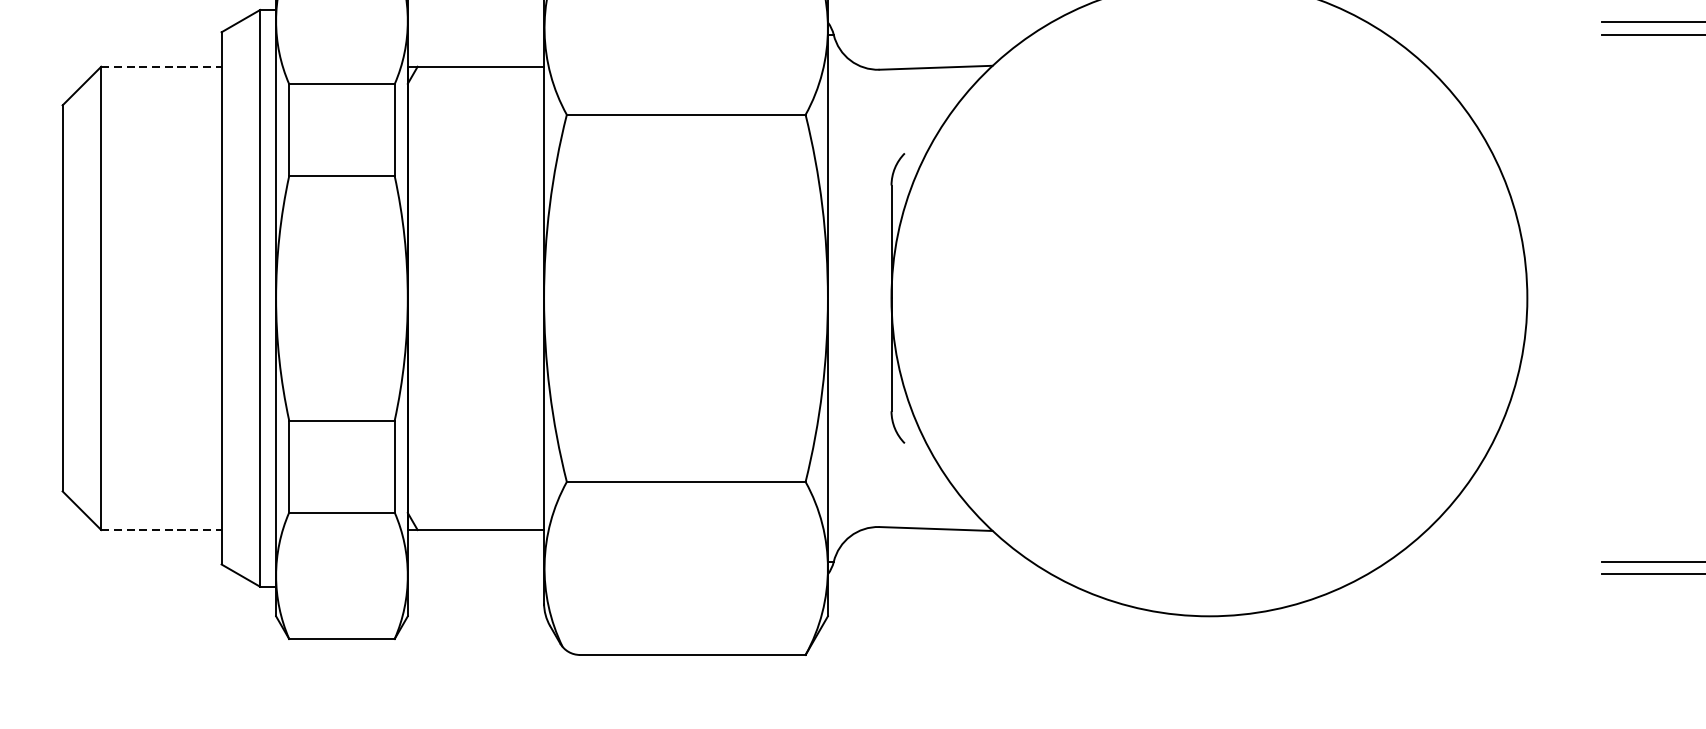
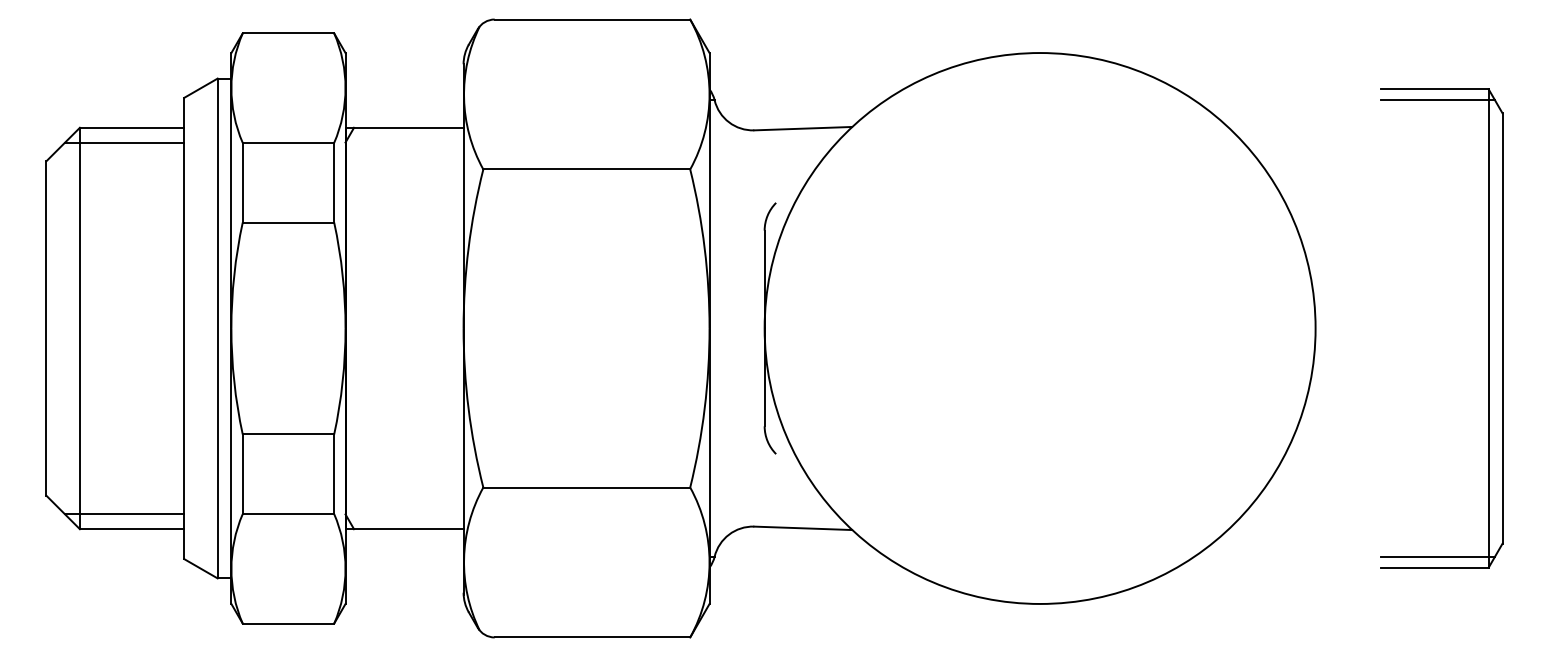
line: (161, 66) -> (132, 127), dashed -> solid
line: (152, 83) -> (124, 142), added
line: (152, 513) -> (124, 514), added
line: (161, 530) -> (132, 529), dashed -> solid

